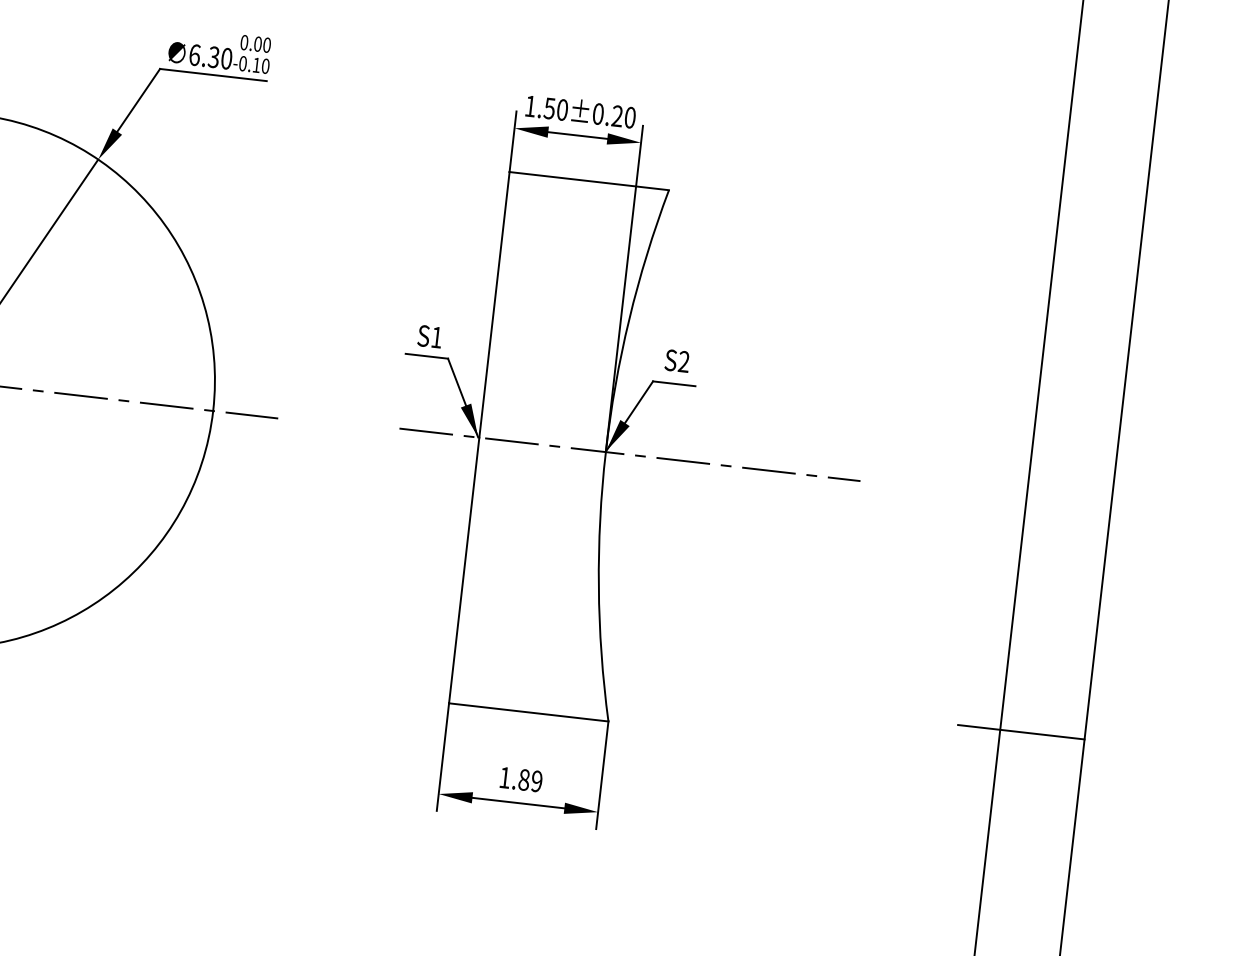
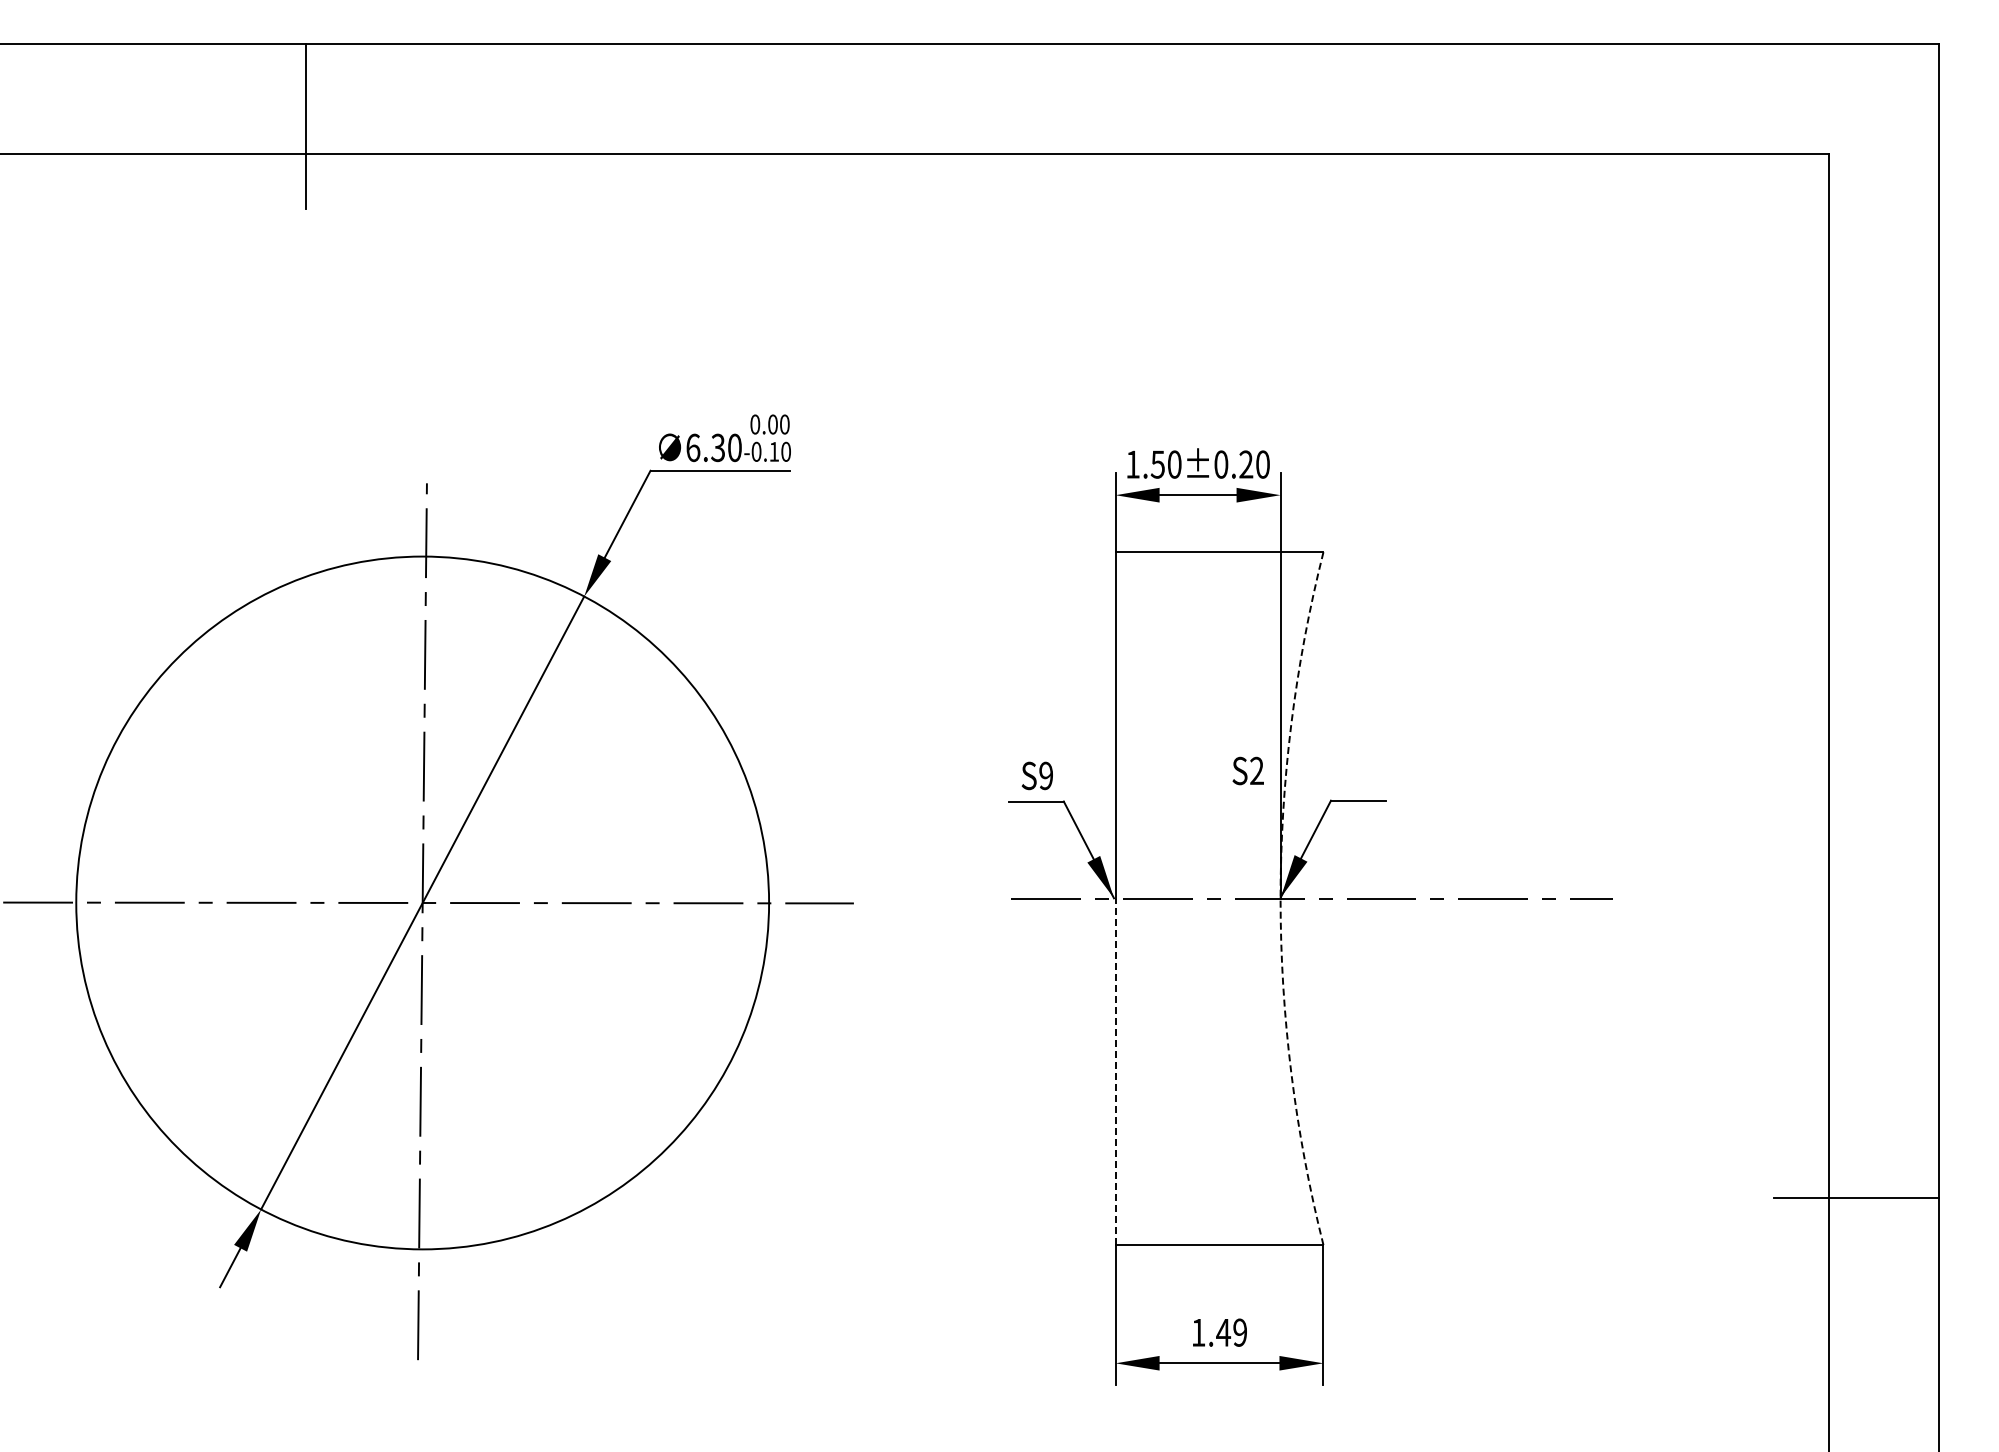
text: (436, 337) -> (1045, 775), S1 -> S9
text: (676, 360) -> (1247, 770), moved
arc: (605, 451) -> (1280, 898), solid -> dashed
line: (464, 570) -> (1115, 1071), solid -> dashed
text: (524, 779) -> (1223, 1332), 1.89 -> 1.49

